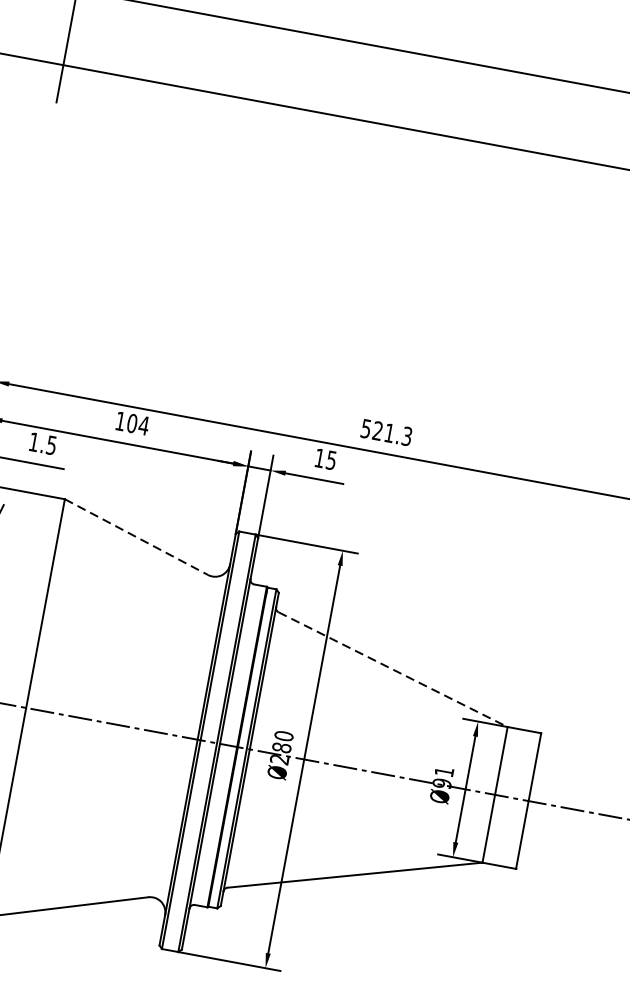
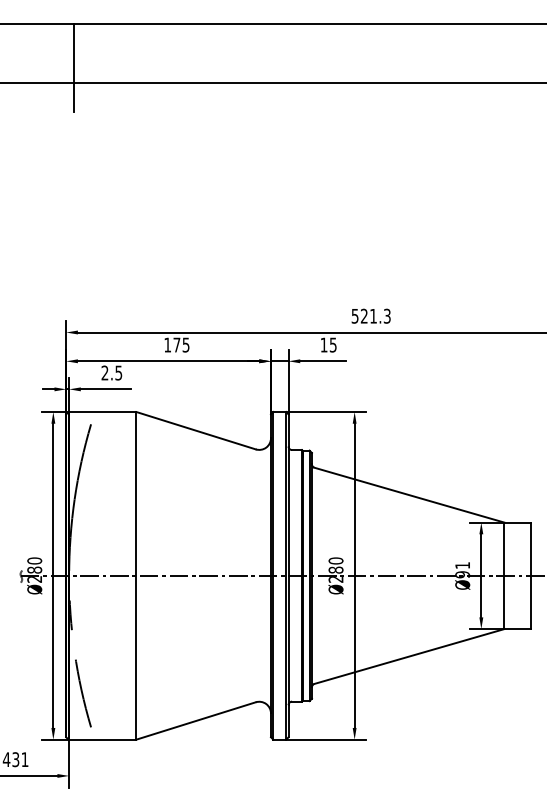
text: (138, 423) -> (181, 344), 104 -> 175
text: (33, 441) -> (104, 372), 1.5 -> 2.5
line: (137, 536) -> (196, 430), dashed -> solid
line: (393, 670) -> (409, 495), dashed -> solid

